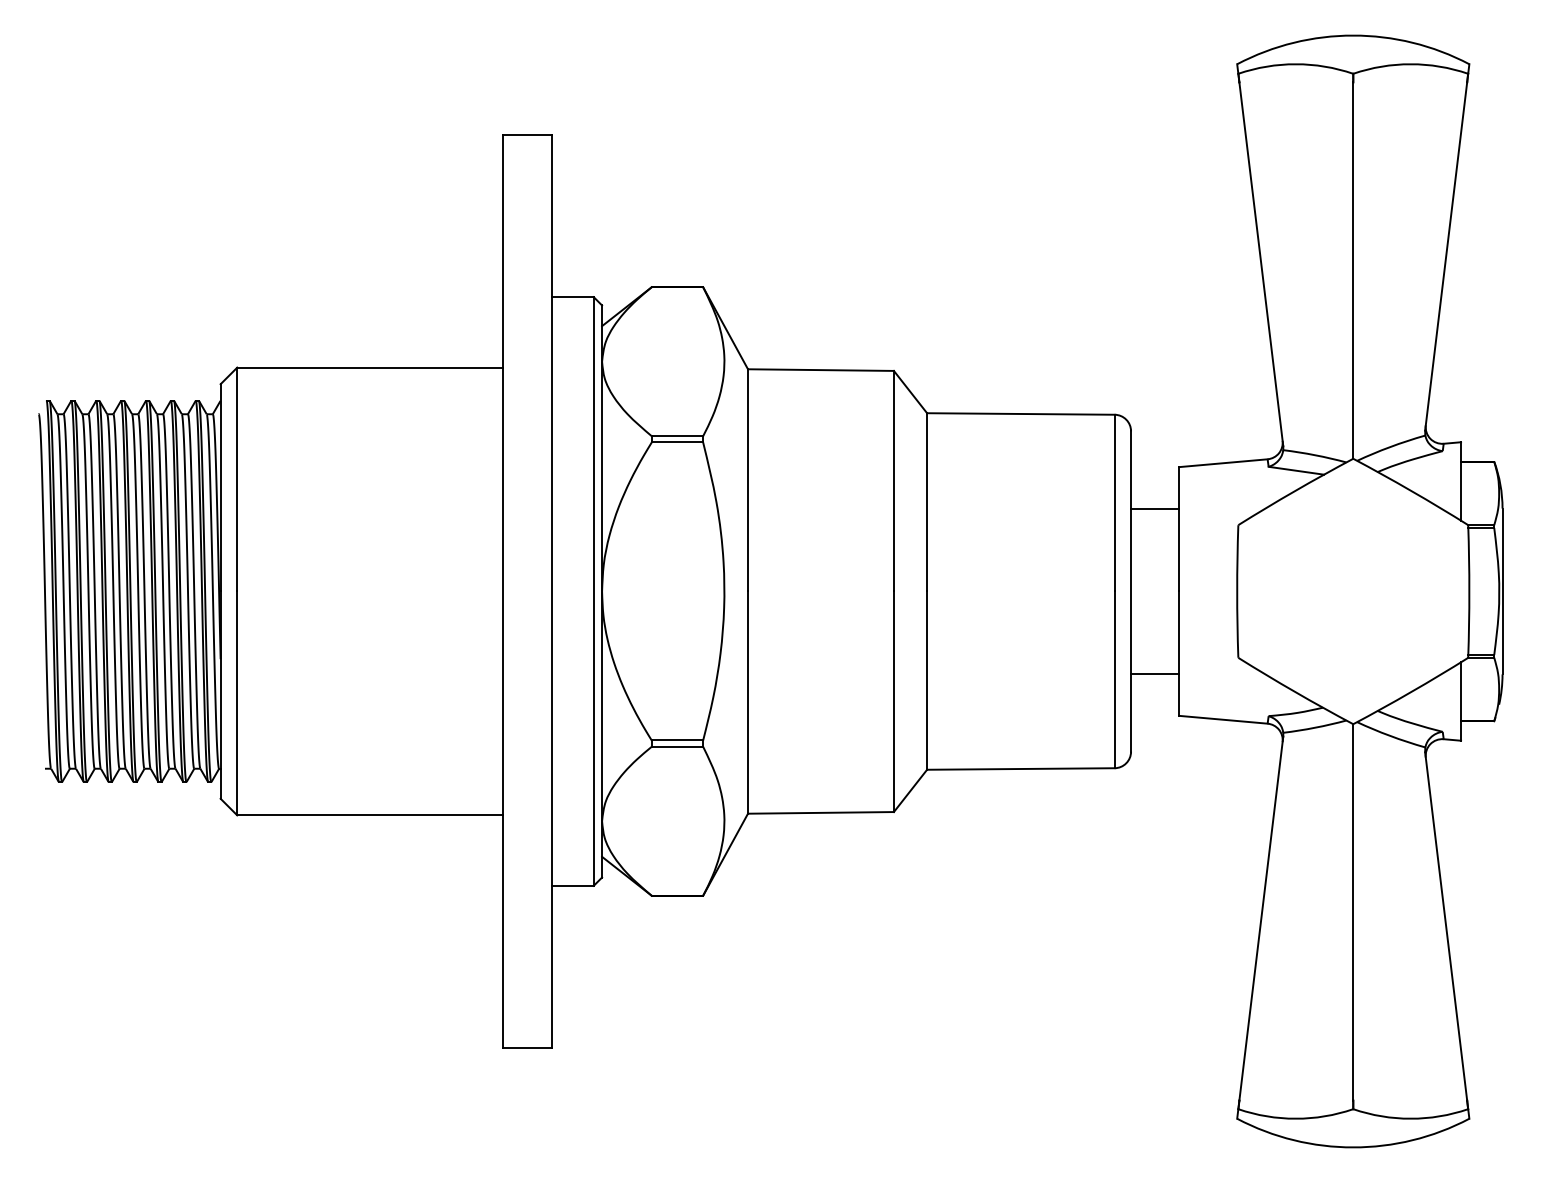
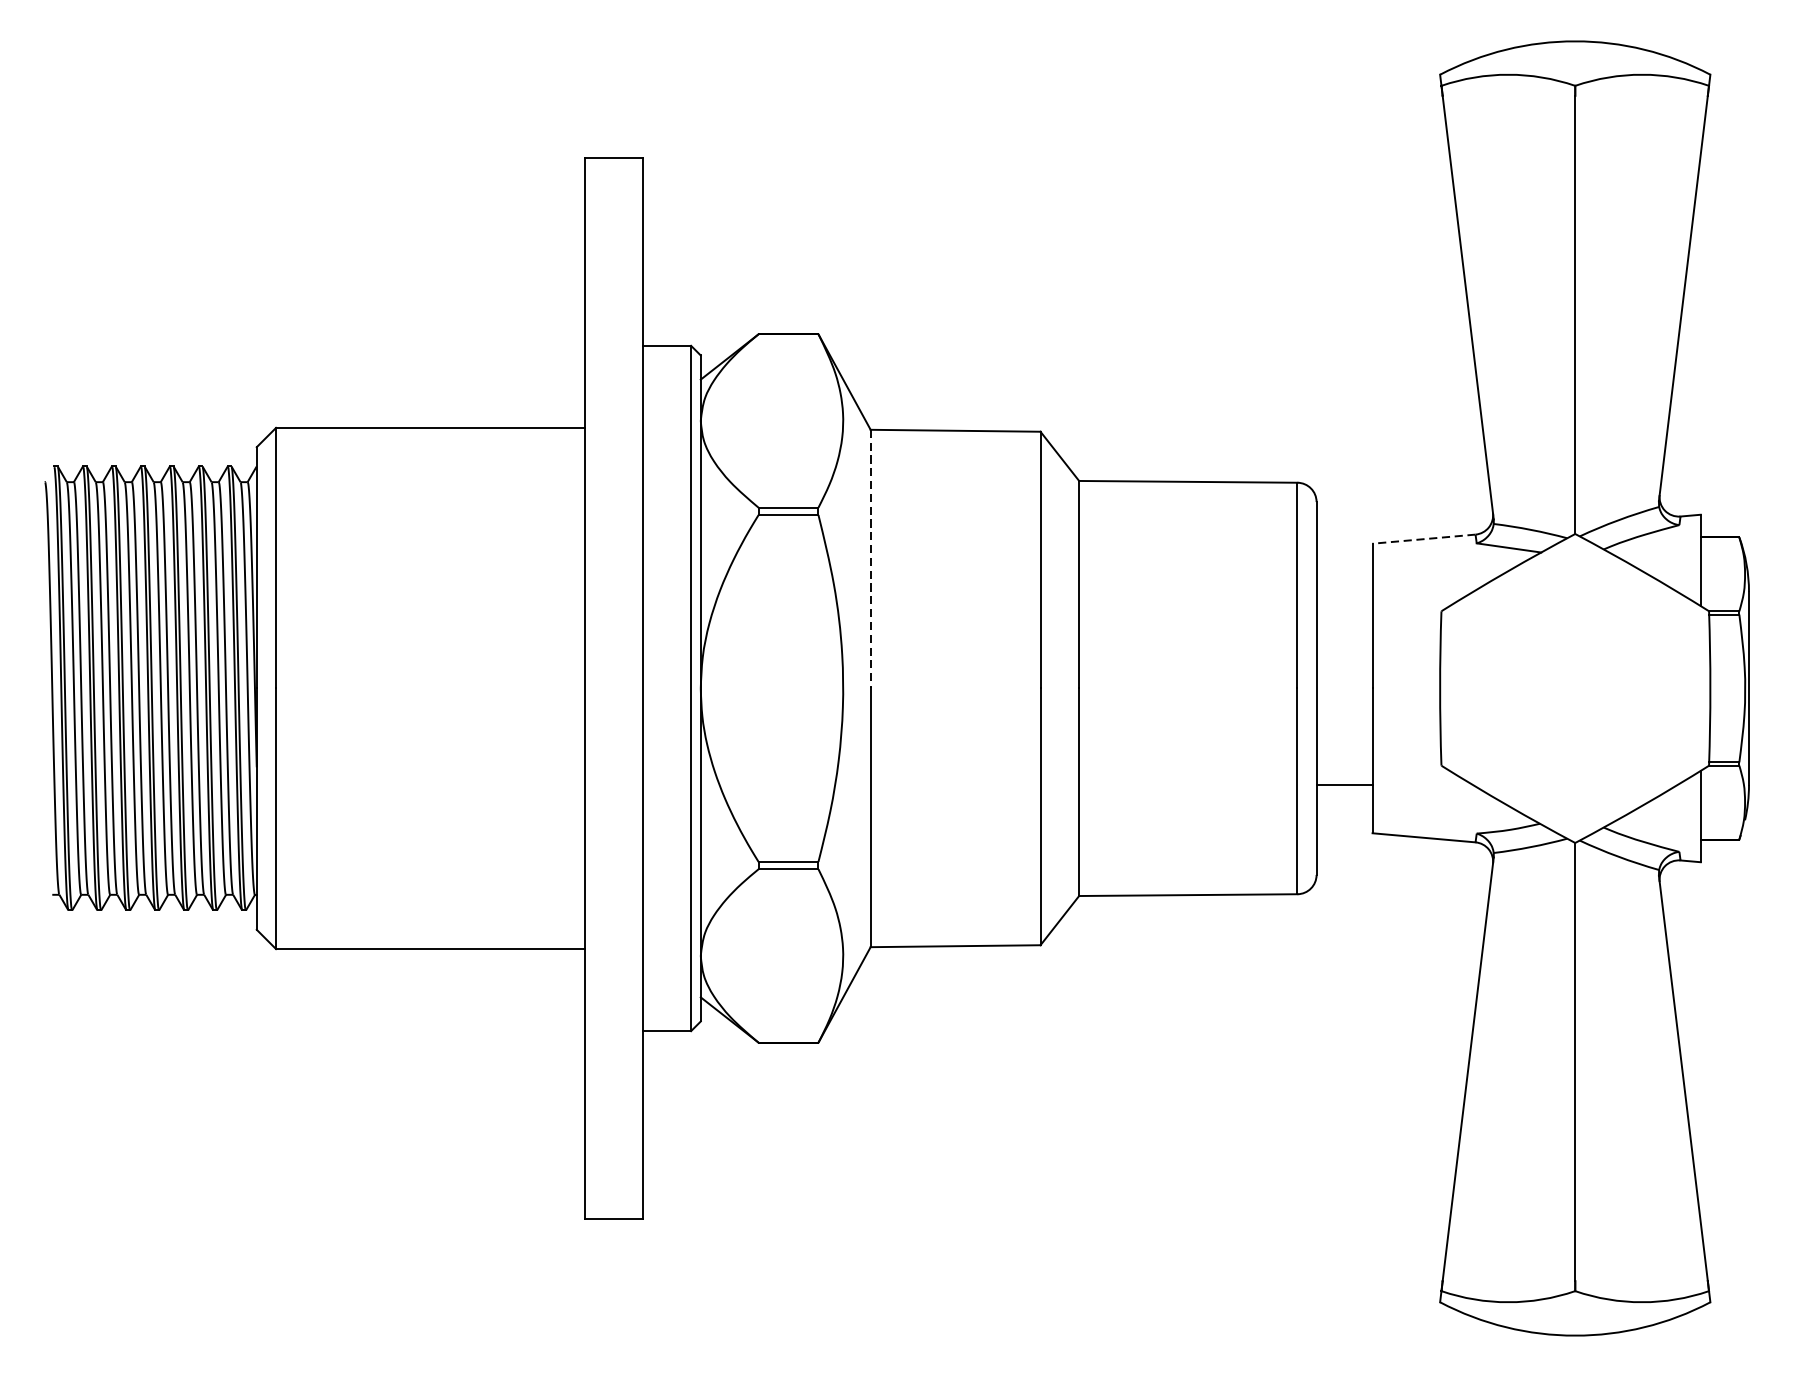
line: (1222, 463) -> (1423, 539), solid -> dashed
line: (748, 480) -> (871, 559), solid -> dashed
line: (1155, 508) -> (1345, 591), removed

